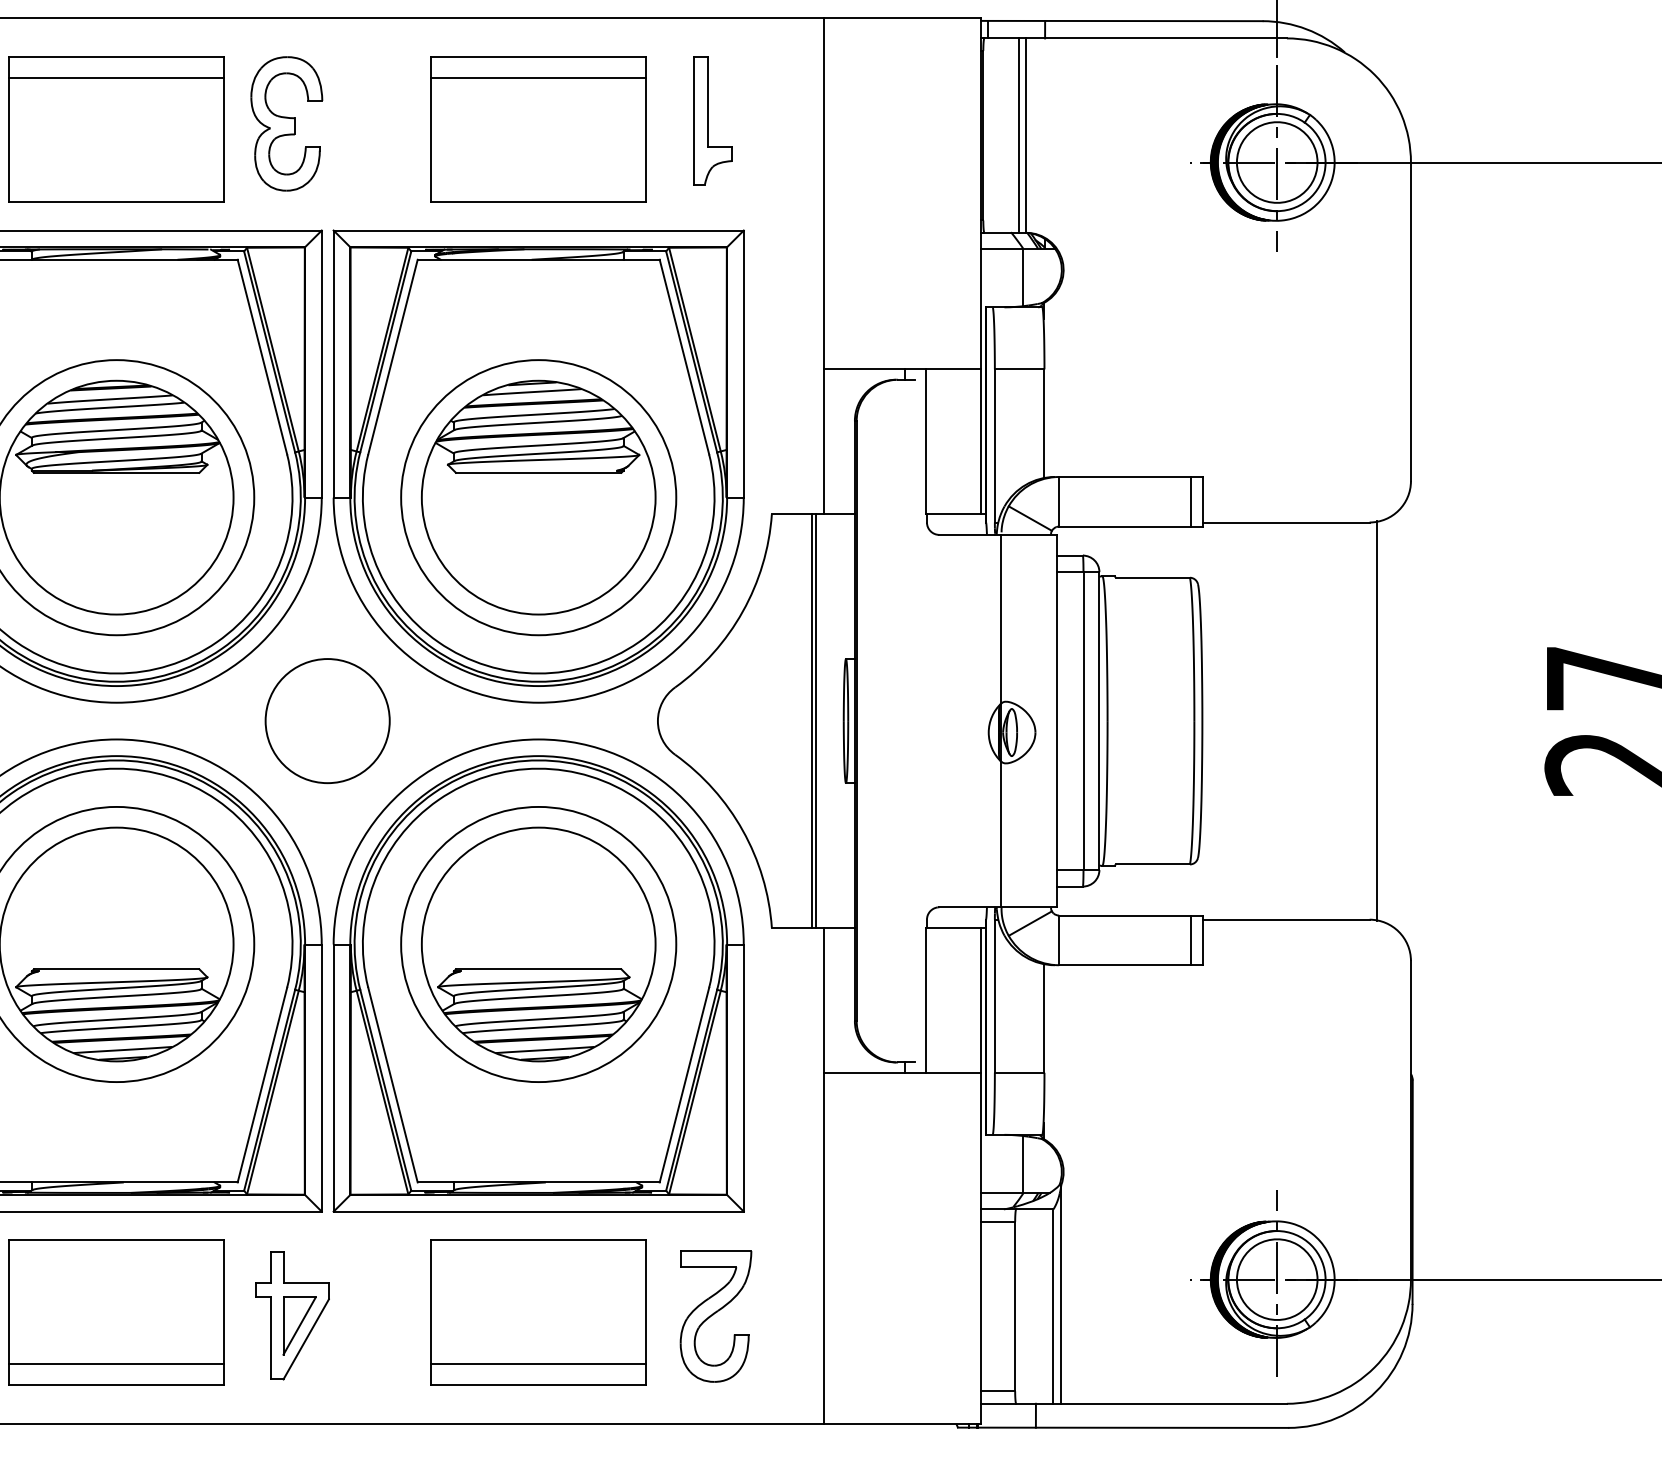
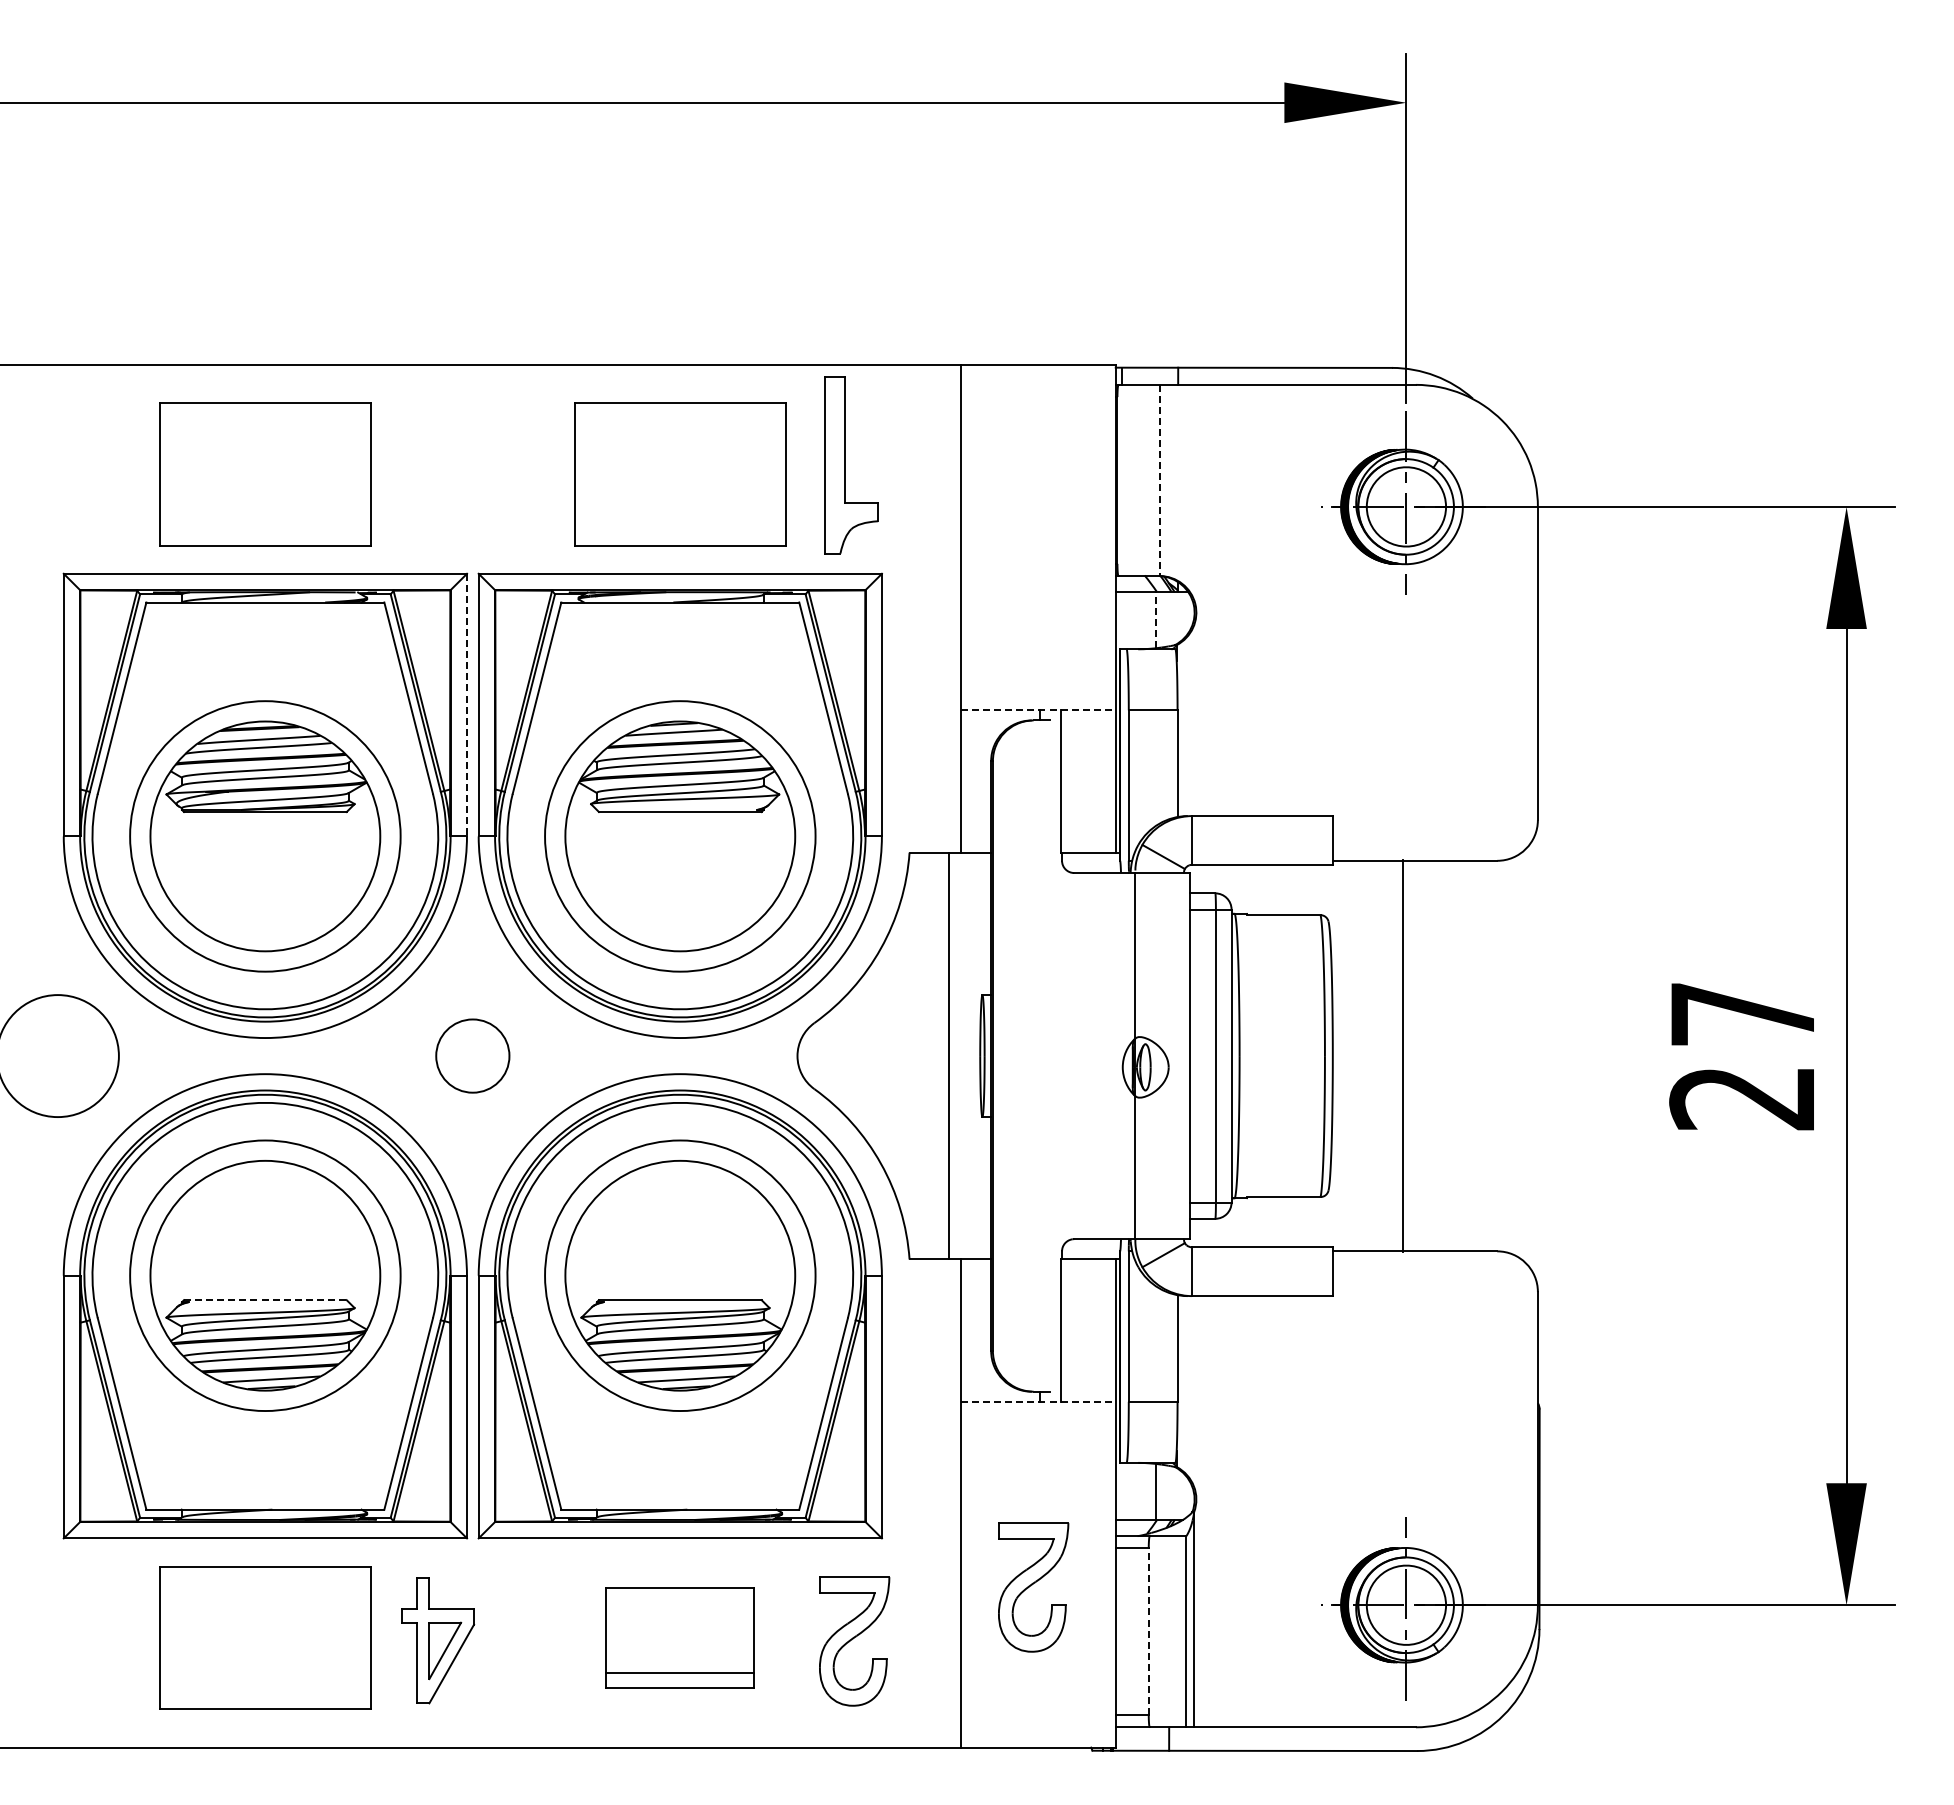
line: (116, 77) -> (265, 423), removed
line: (538, 77) -> (680, 423), removed
part: (712, 120) -> (851, 465), size x1.4
part: (286, 123) -> (432, 468), removed
line: (1018, 135) -> (1152, 480), removed
line: (1026, 135) -> (1159, 480), solid -> dashed
line: (1023, 278) -> (1156, 620), solid -> dashed
line: (322, 364) -> (467, 705), solid -> dashed
line: (903, 369) -> (1038, 710), solid -> dashed
line: (1190, 501) -> (1321, 840), removed
line: (815, 720) -> (952, 1055), removed
line: (1376, 720) -> (1403, 1055), moved
circle: (327, 721) -> (472, 1056), size x0.6
line: (1190, 940) -> (1321, 1271), removed
line: (116, 969) -> (265, 1300), solid -> dashed
line: (903, 1072) -> (1038, 1401), solid -> dashed
part: (897, 1261) -> (1033, 1587), added
line: (1014, 1306) -> (1148, 1631), solid -> dashed
part: (538, 1312) -> (680, 1637), size x0.7
line: (116, 1364) -> (265, 1688), removed

